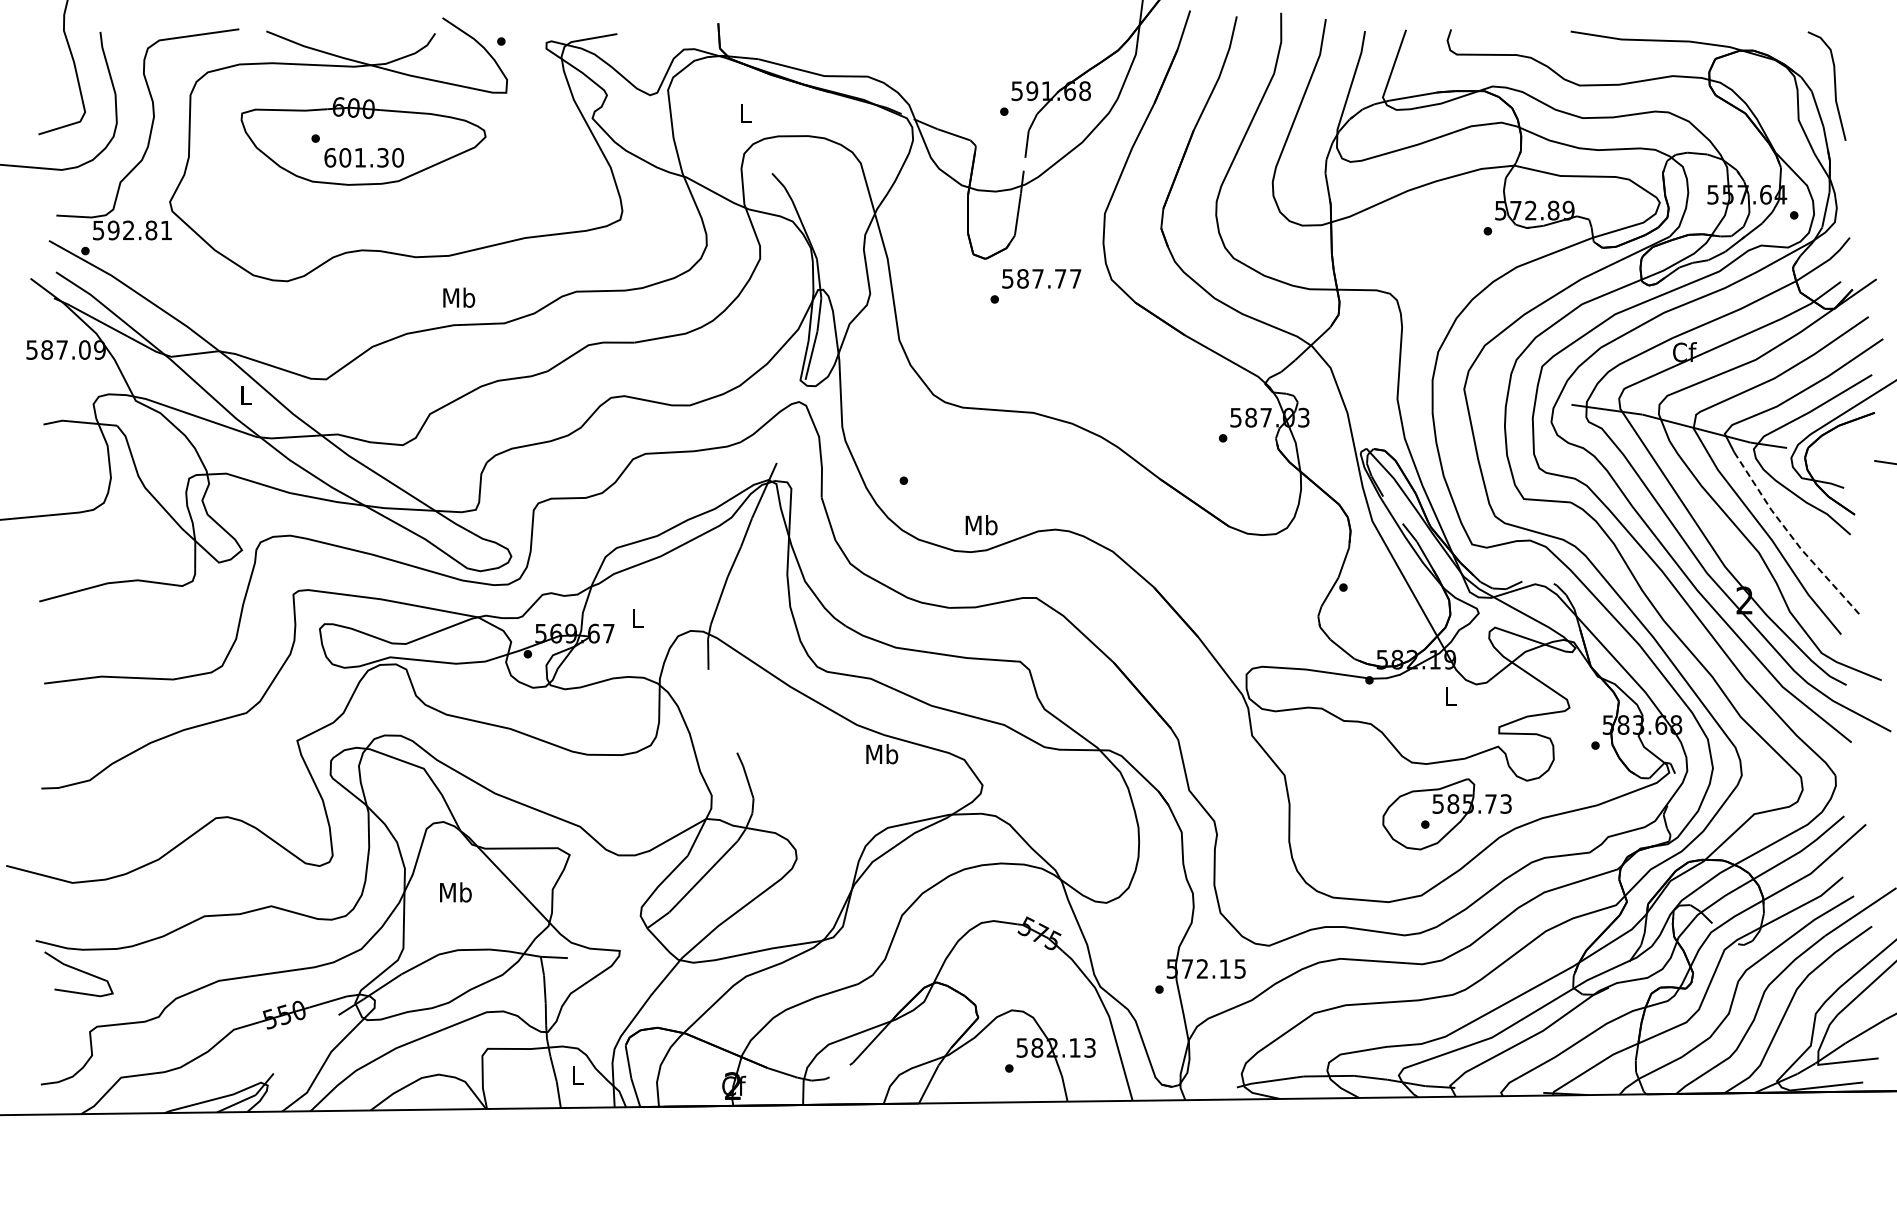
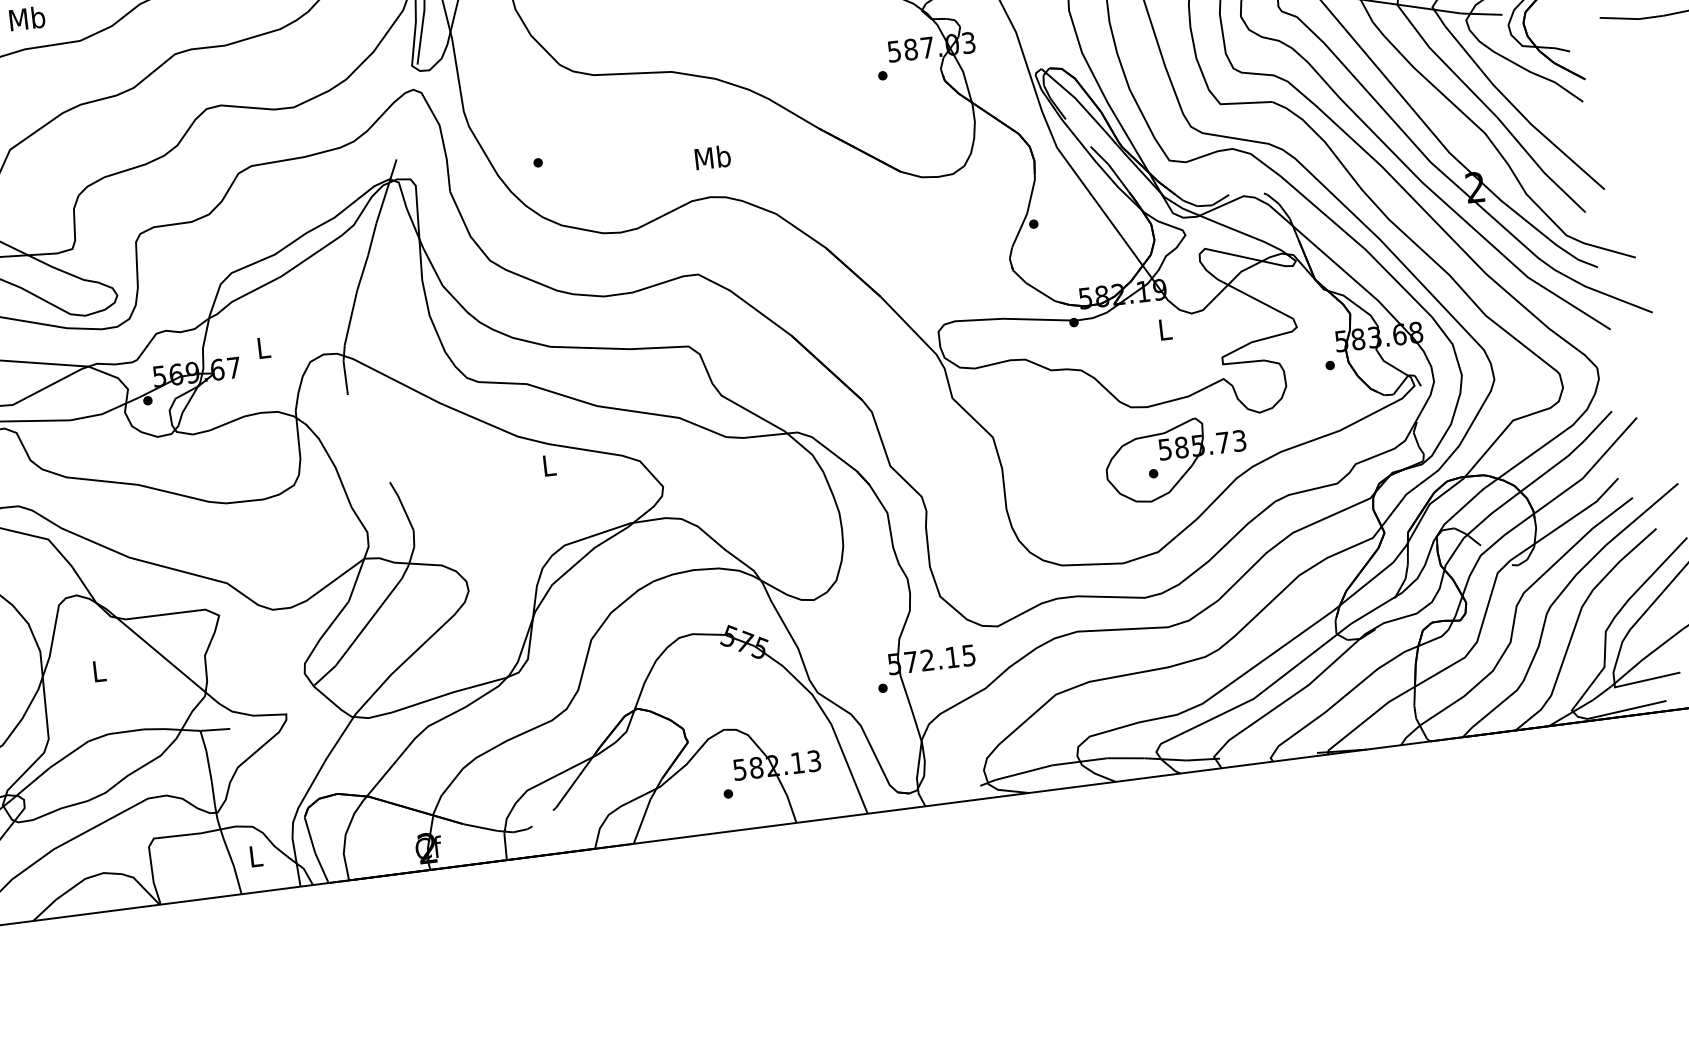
text: (981, 525) -> (712, 157), moved
line: (1792, 537) -> (1519, 112), dashed -> solid
text: (882, 754) -> (549, 465), Mb -> L
text: (455, 892) -> (98, 671), Mb -> L

